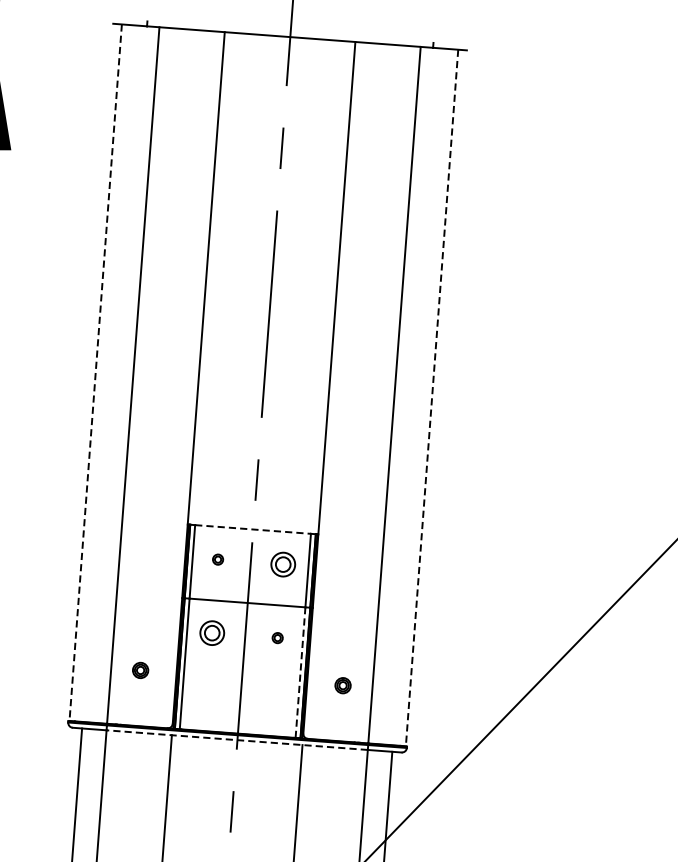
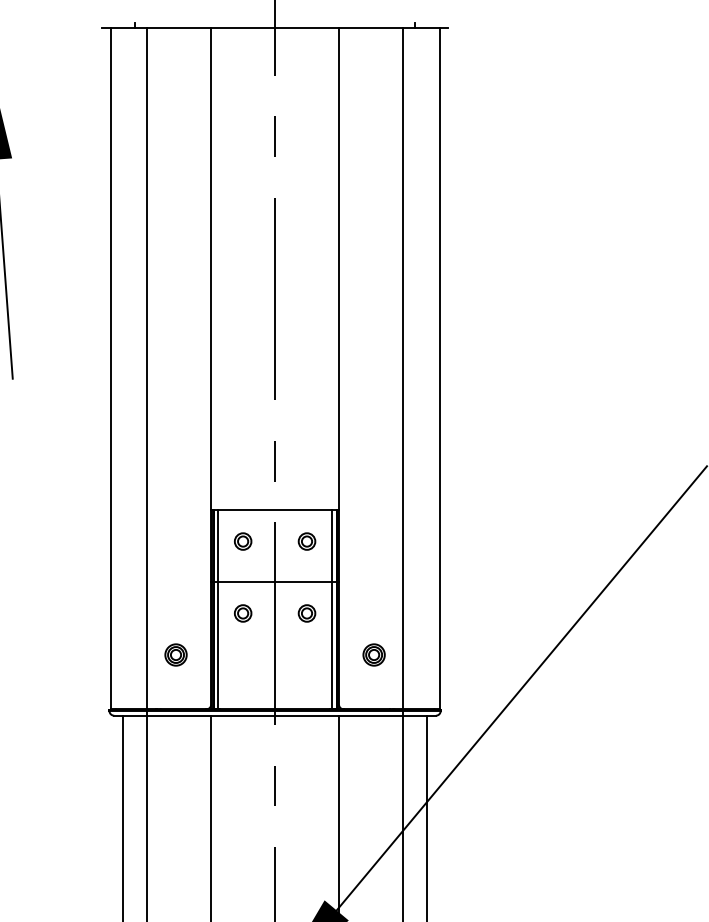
line: (95, 372) -> (110, 368), dashed -> solid
line: (431, 397) -> (439, 368), dashed -> solid
line: (253, 529) -> (275, 509), dashed -> solid
part: (218, 559) -> (243, 541), size x1.67
part: (282, 564) -> (306, 541), size x0.71
part: (212, 633) -> (243, 613), size x0.71
part: (277, 638) -> (306, 613), size x1.67
part: (140, 669) -> (175, 654), size x1.43
line: (300, 672) -> (331, 645), dashed -> solid
part: (342, 685) -> (373, 654), size x1.43
line: (237, 739) -> (275, 715), dashed -> solid

